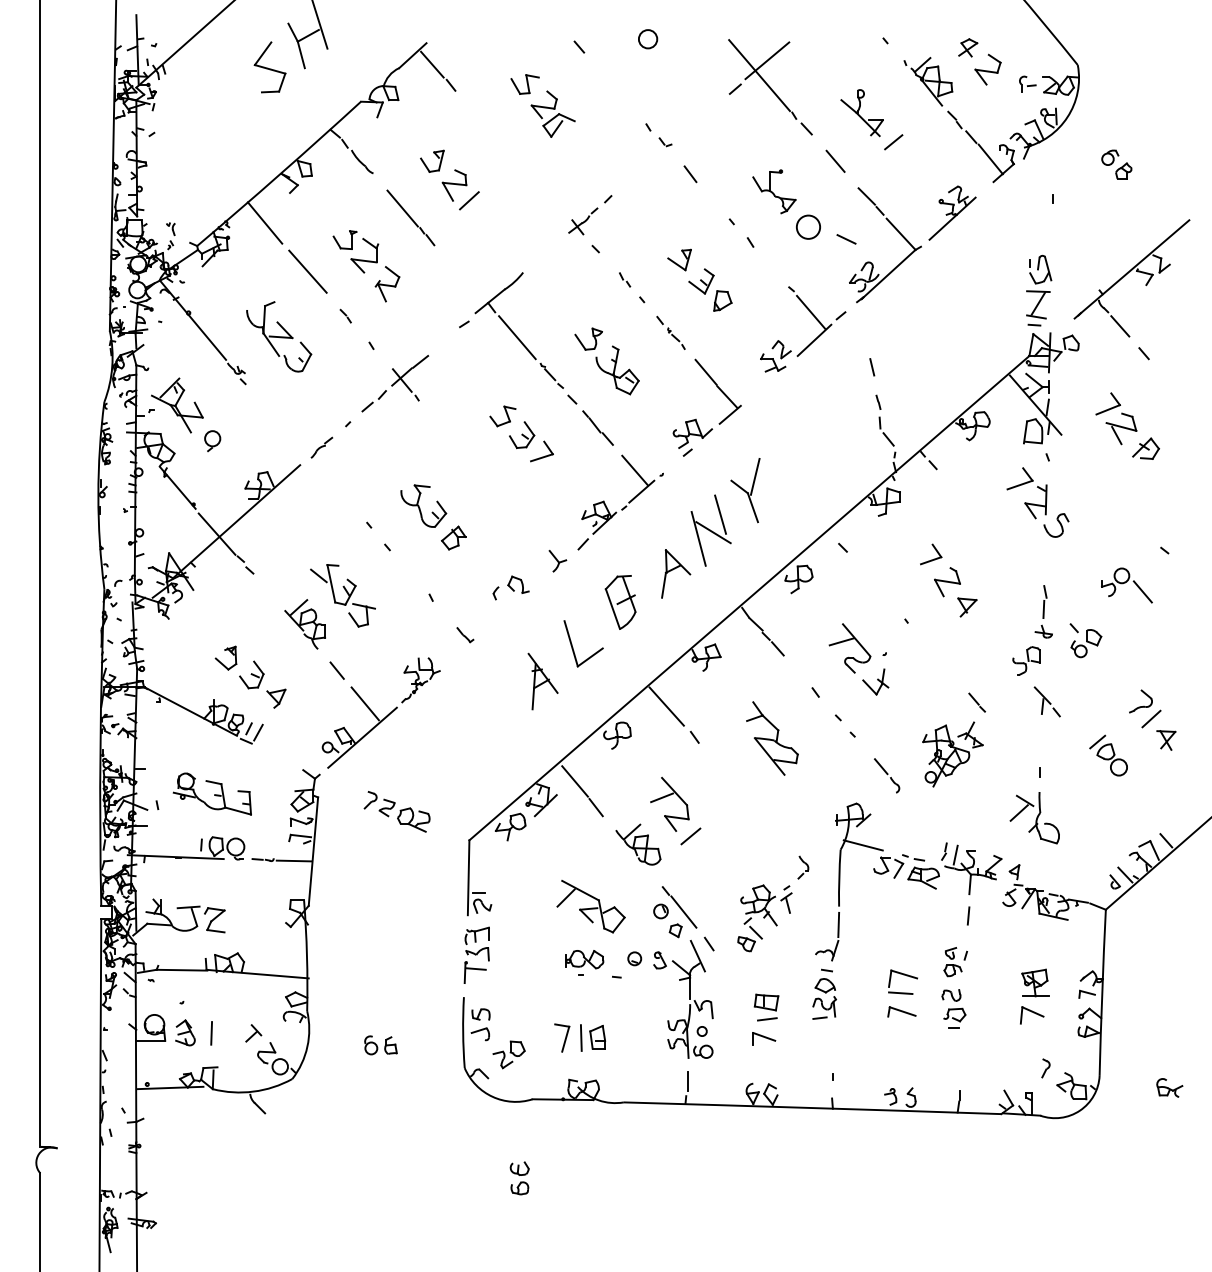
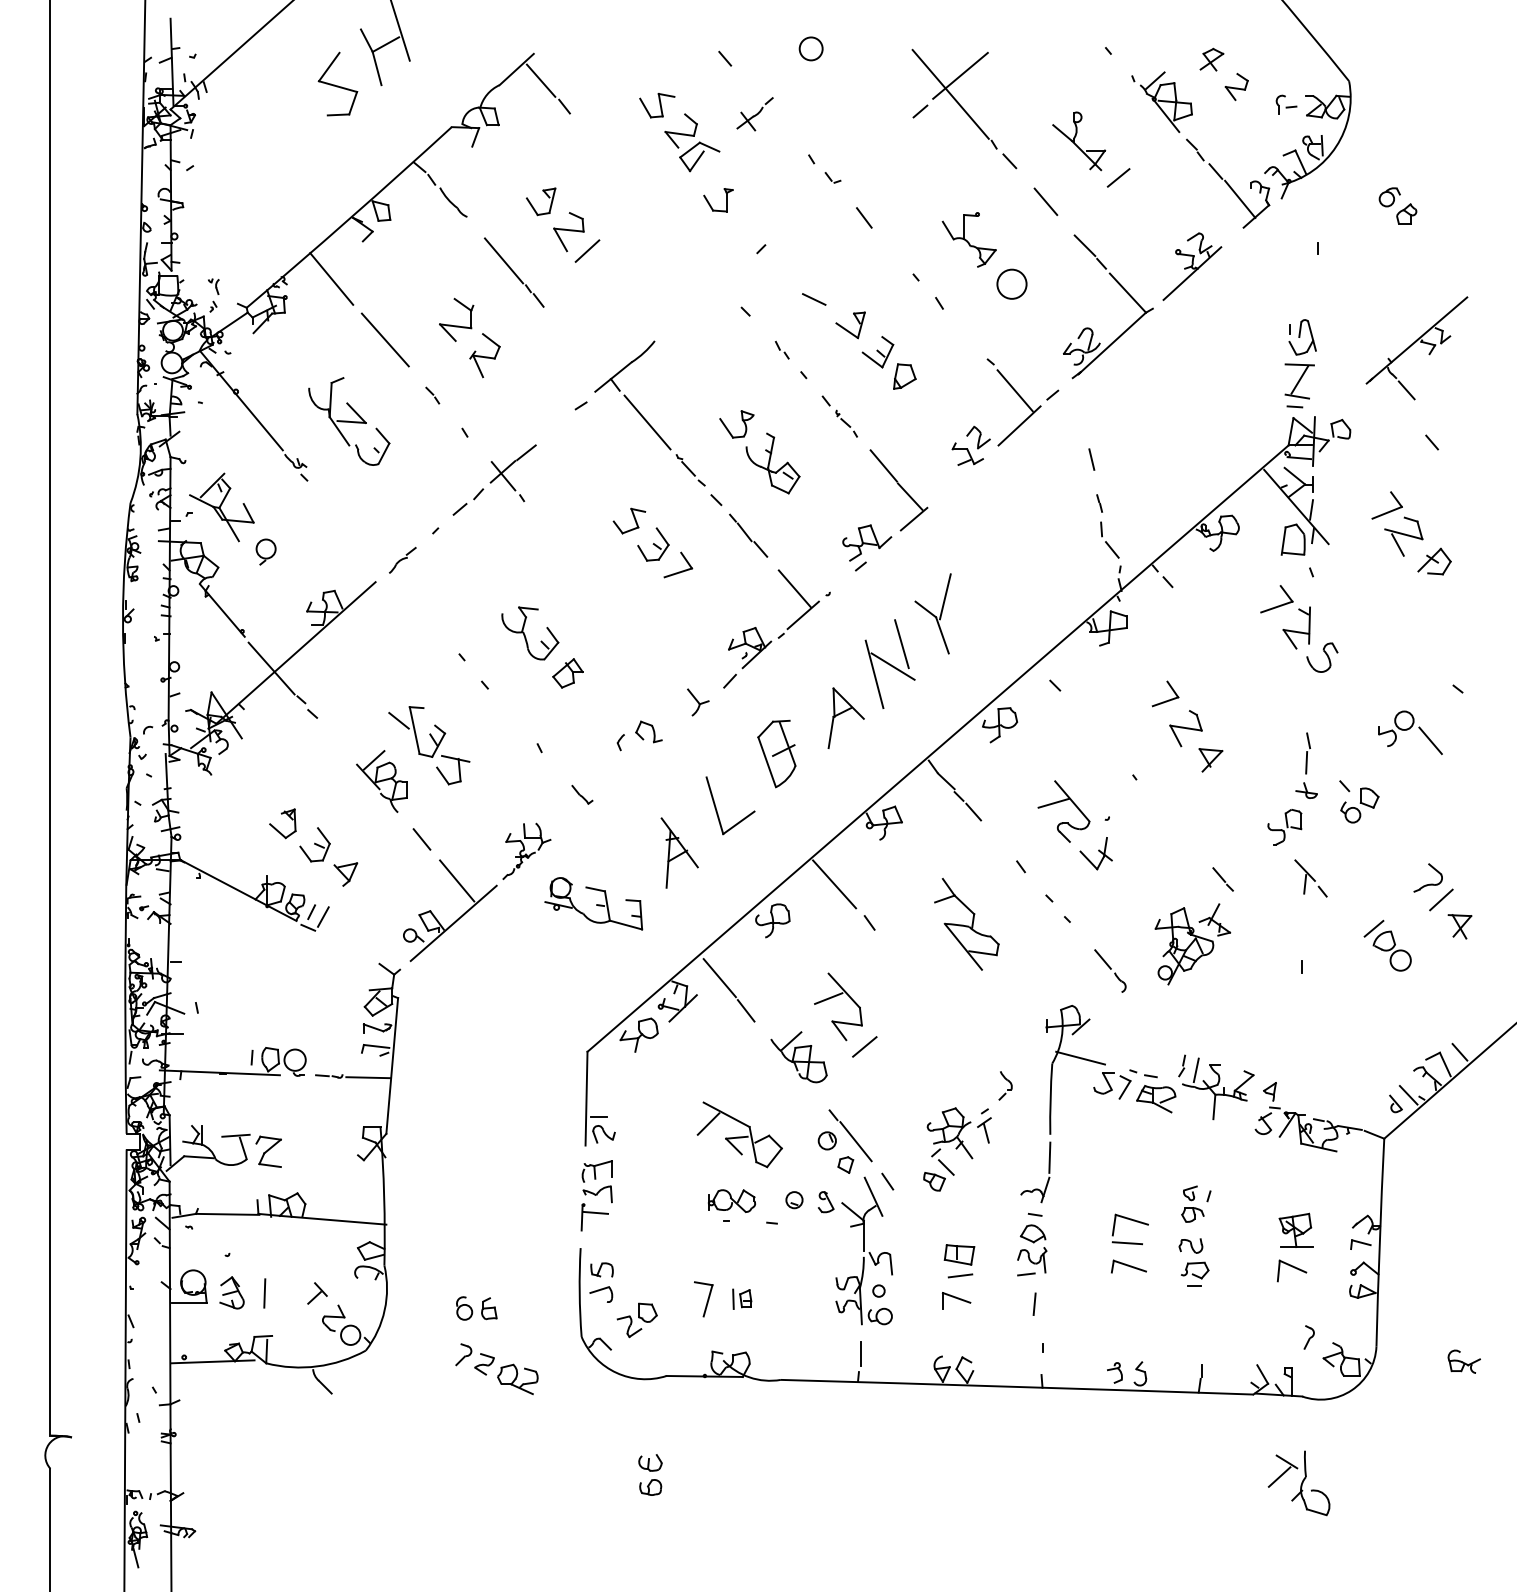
part: (987, 69) -> (1236, 86), size x0.7
part: (583, 221) -> (755, 114), moved
line: (846, 239) -> (814, 299), moved
part: (338, 242) -> (710, 203), moved
part: (1131, 278) -> (1416, 348), size x0.7
part: (211, 793) -> (592, 903), moved
part: (396, 811) -> (496, 1368), moved
part: (1034, 818) -> (1298, 1483), moved
line: (968, 915) -> (1034, 1303), moved
part: (592, 1037) -> (741, 1298), size x0.6

